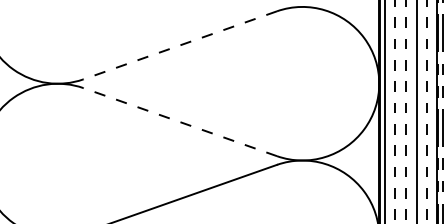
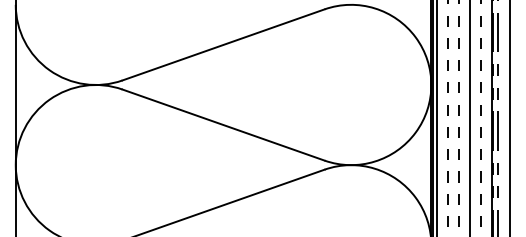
line: (180, 45) -> (223, 45), dashed -> solid
line: (180, 121) -> (223, 124), dashed -> solid

